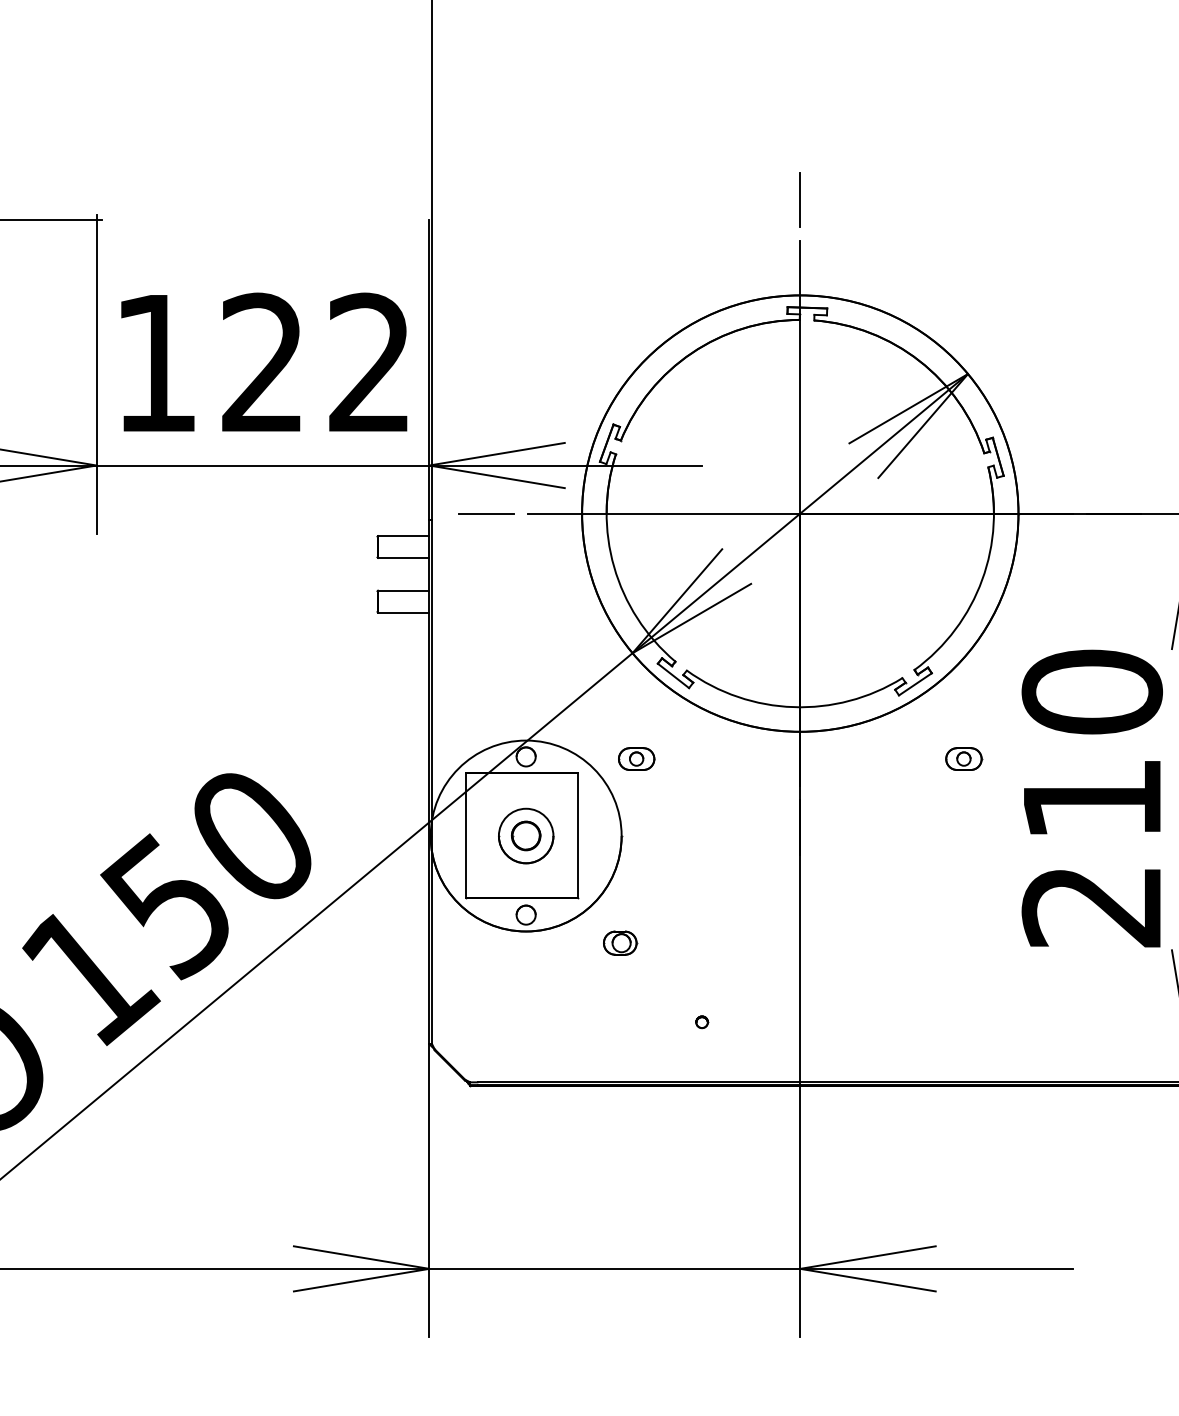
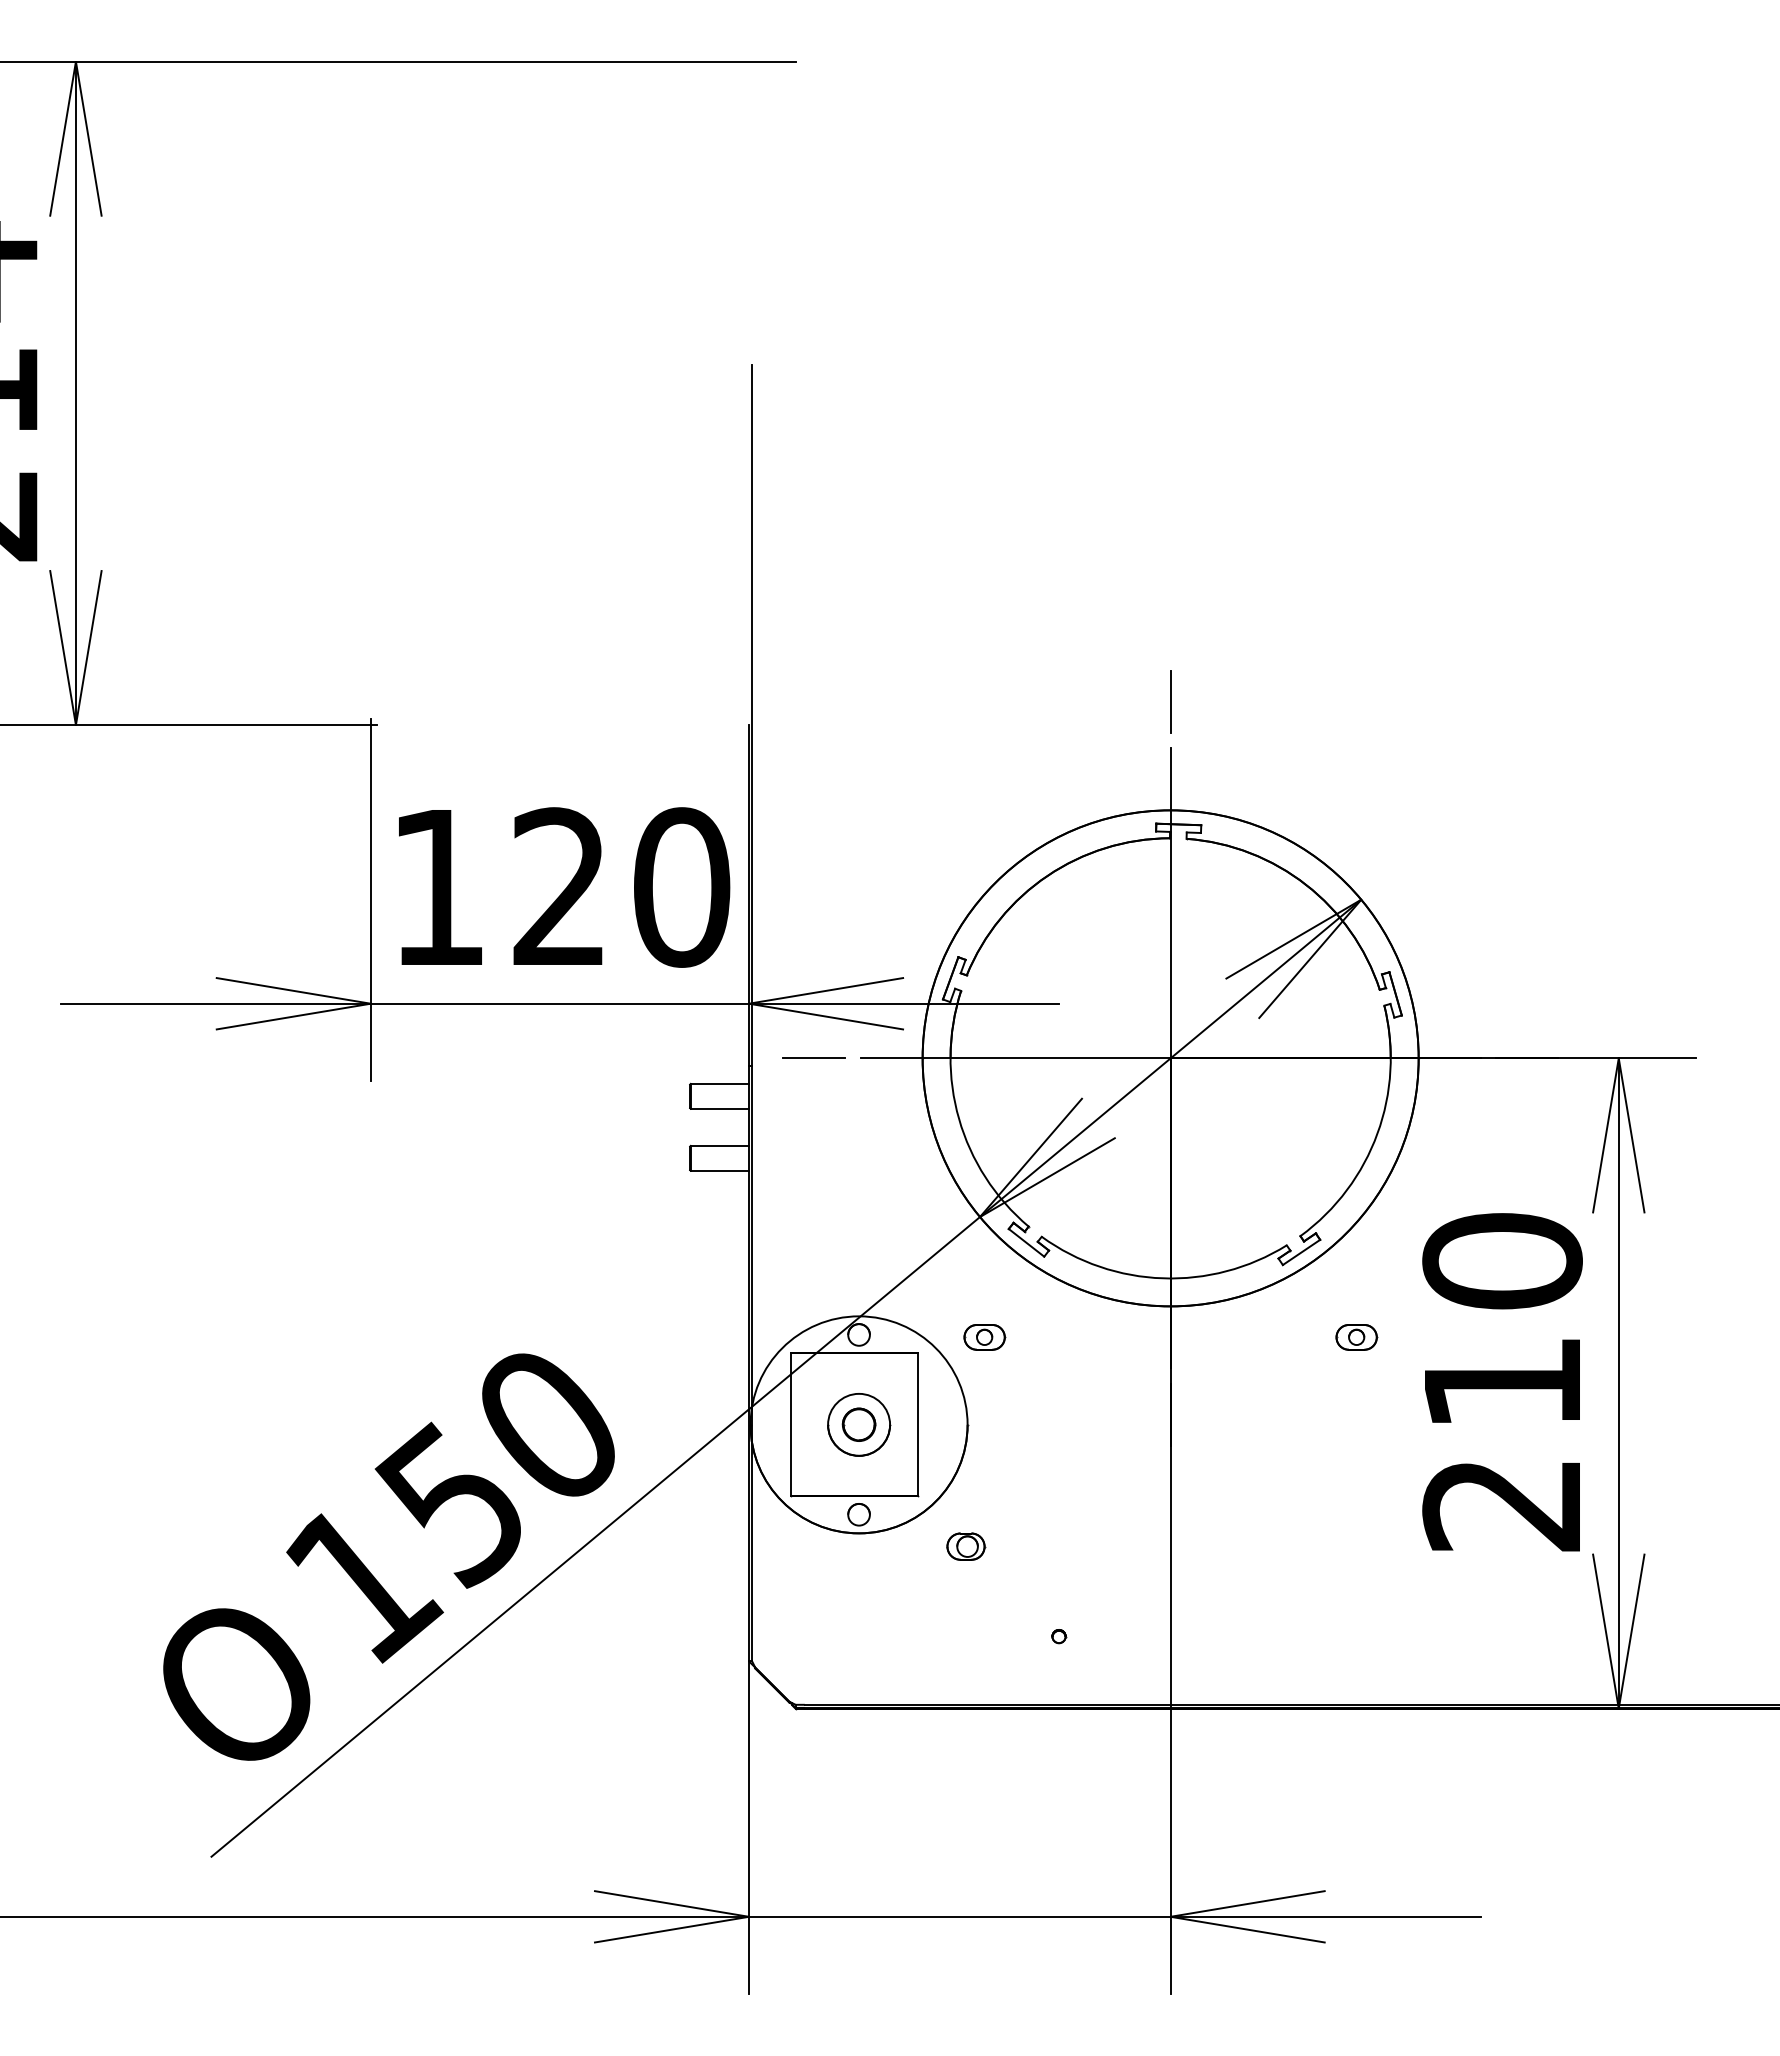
text: (370, 363) -> (682, 887), 122 -> 120

